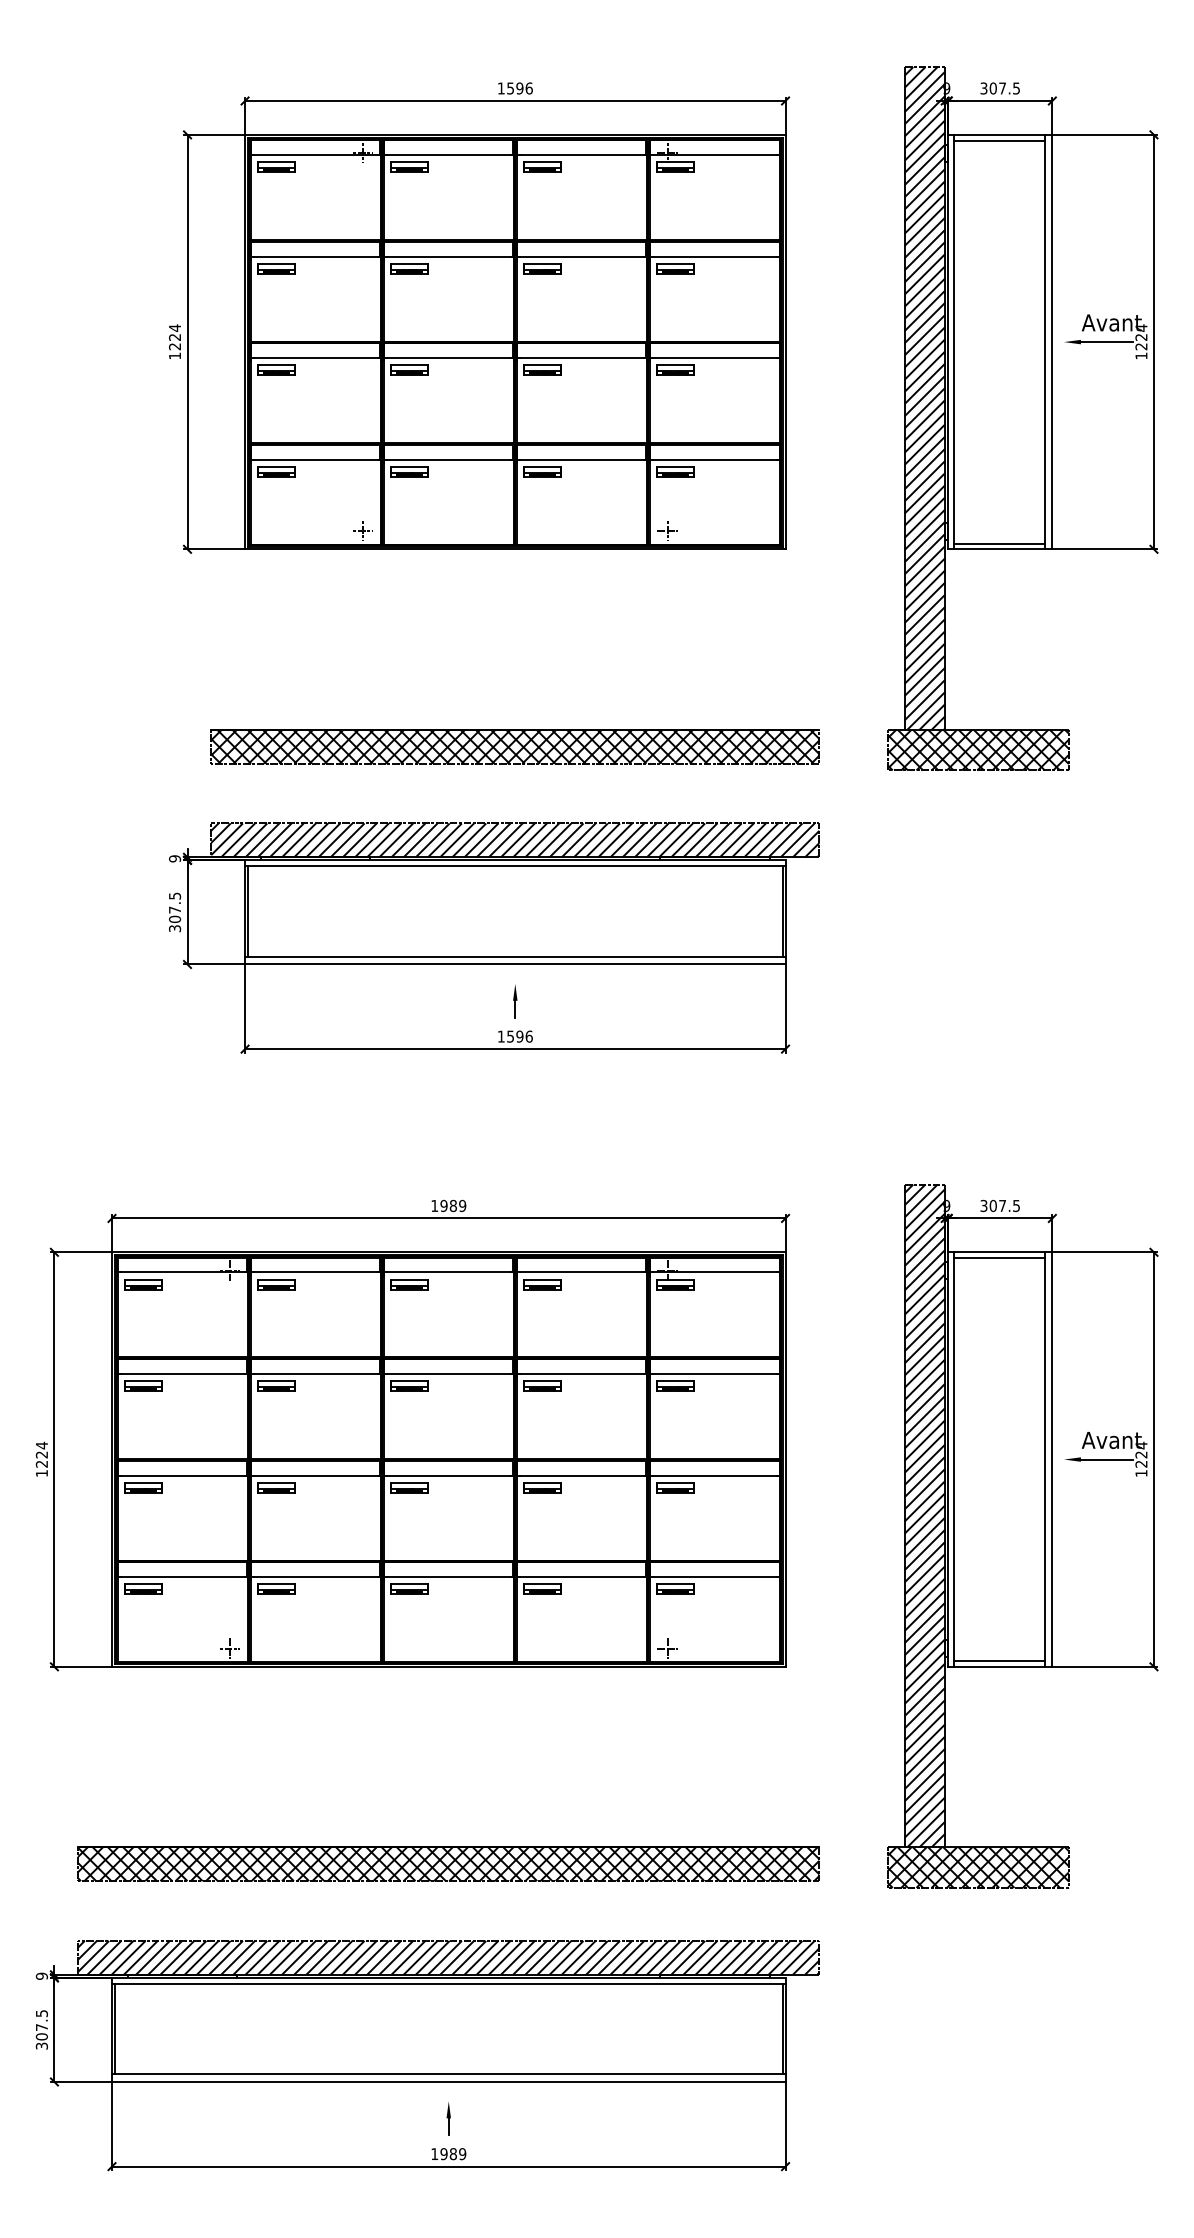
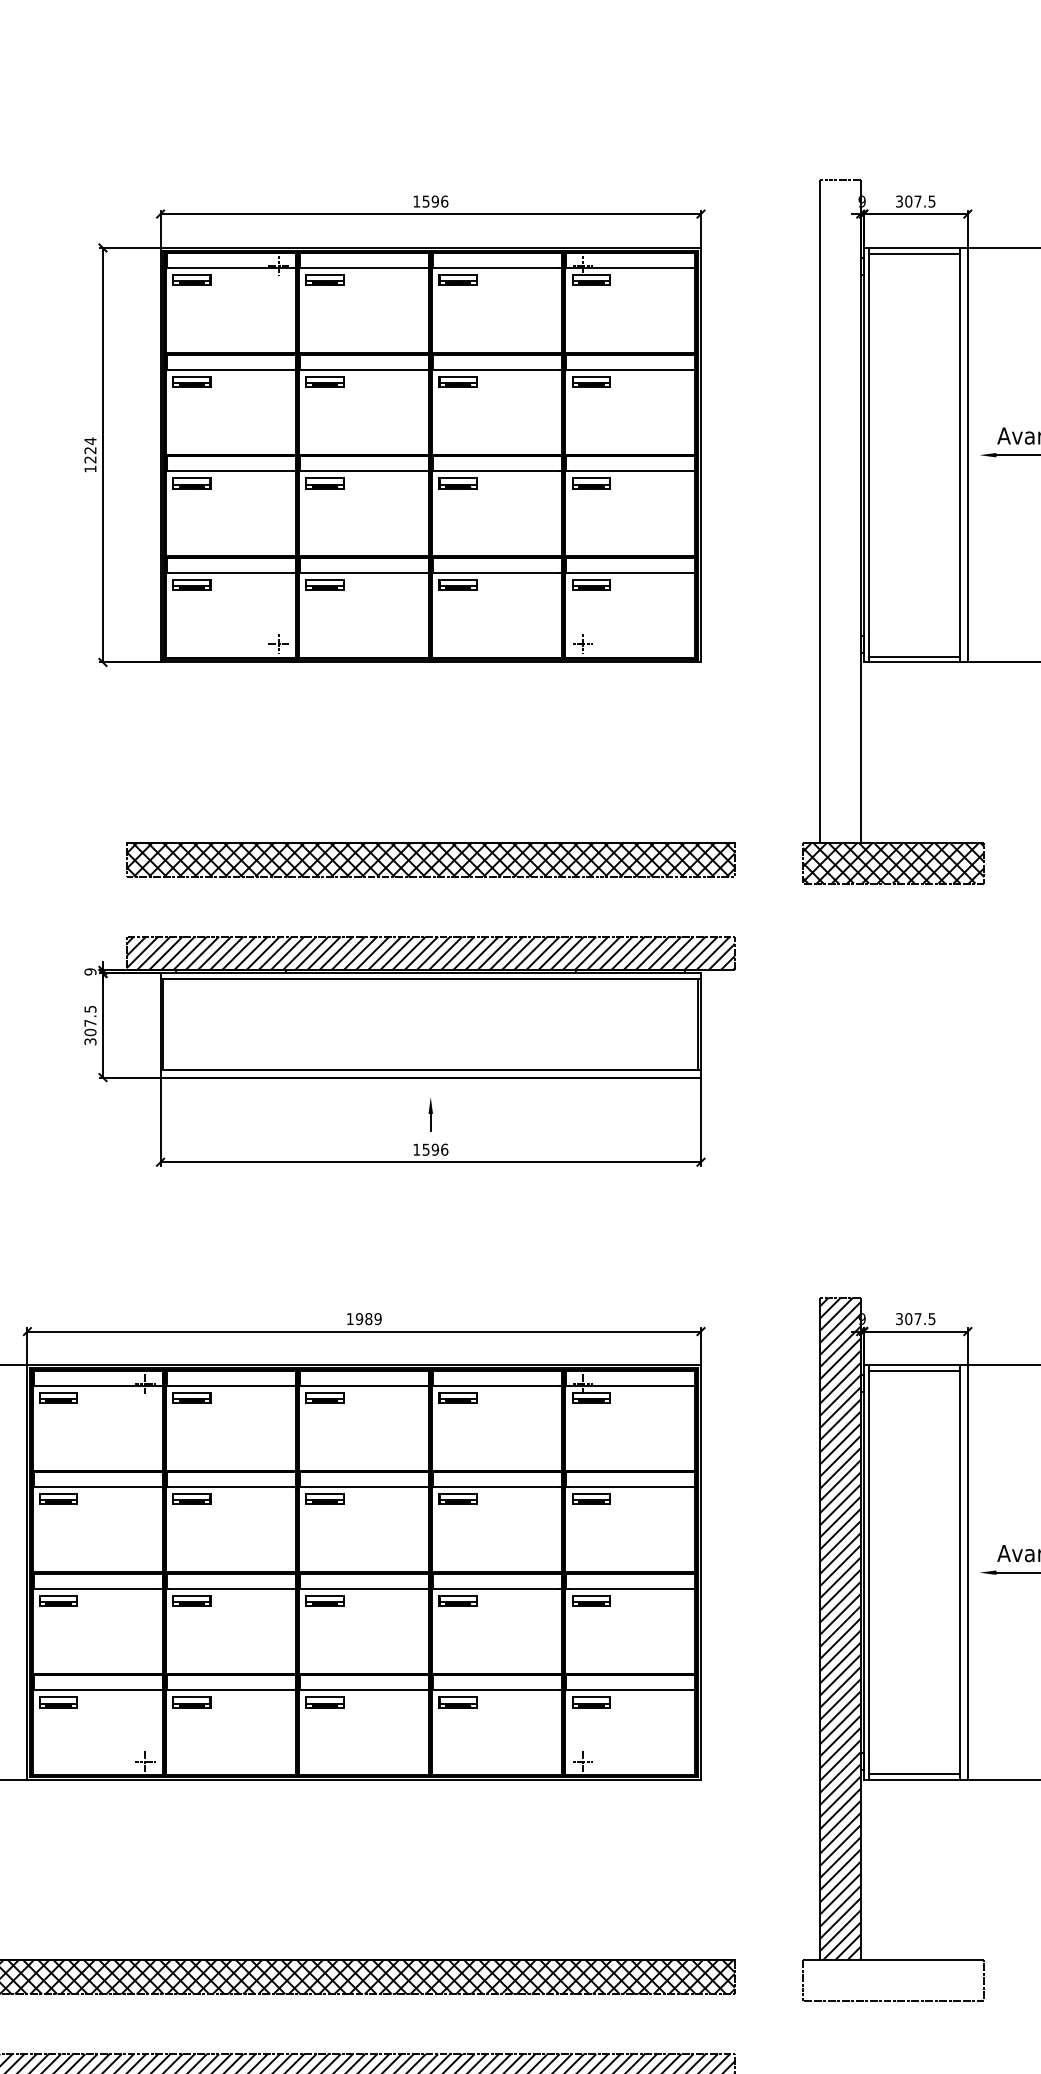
hatch: (924, 398) -> (839, 511), removed
hatch: (977, 1867) -> (892, 1980), removed

